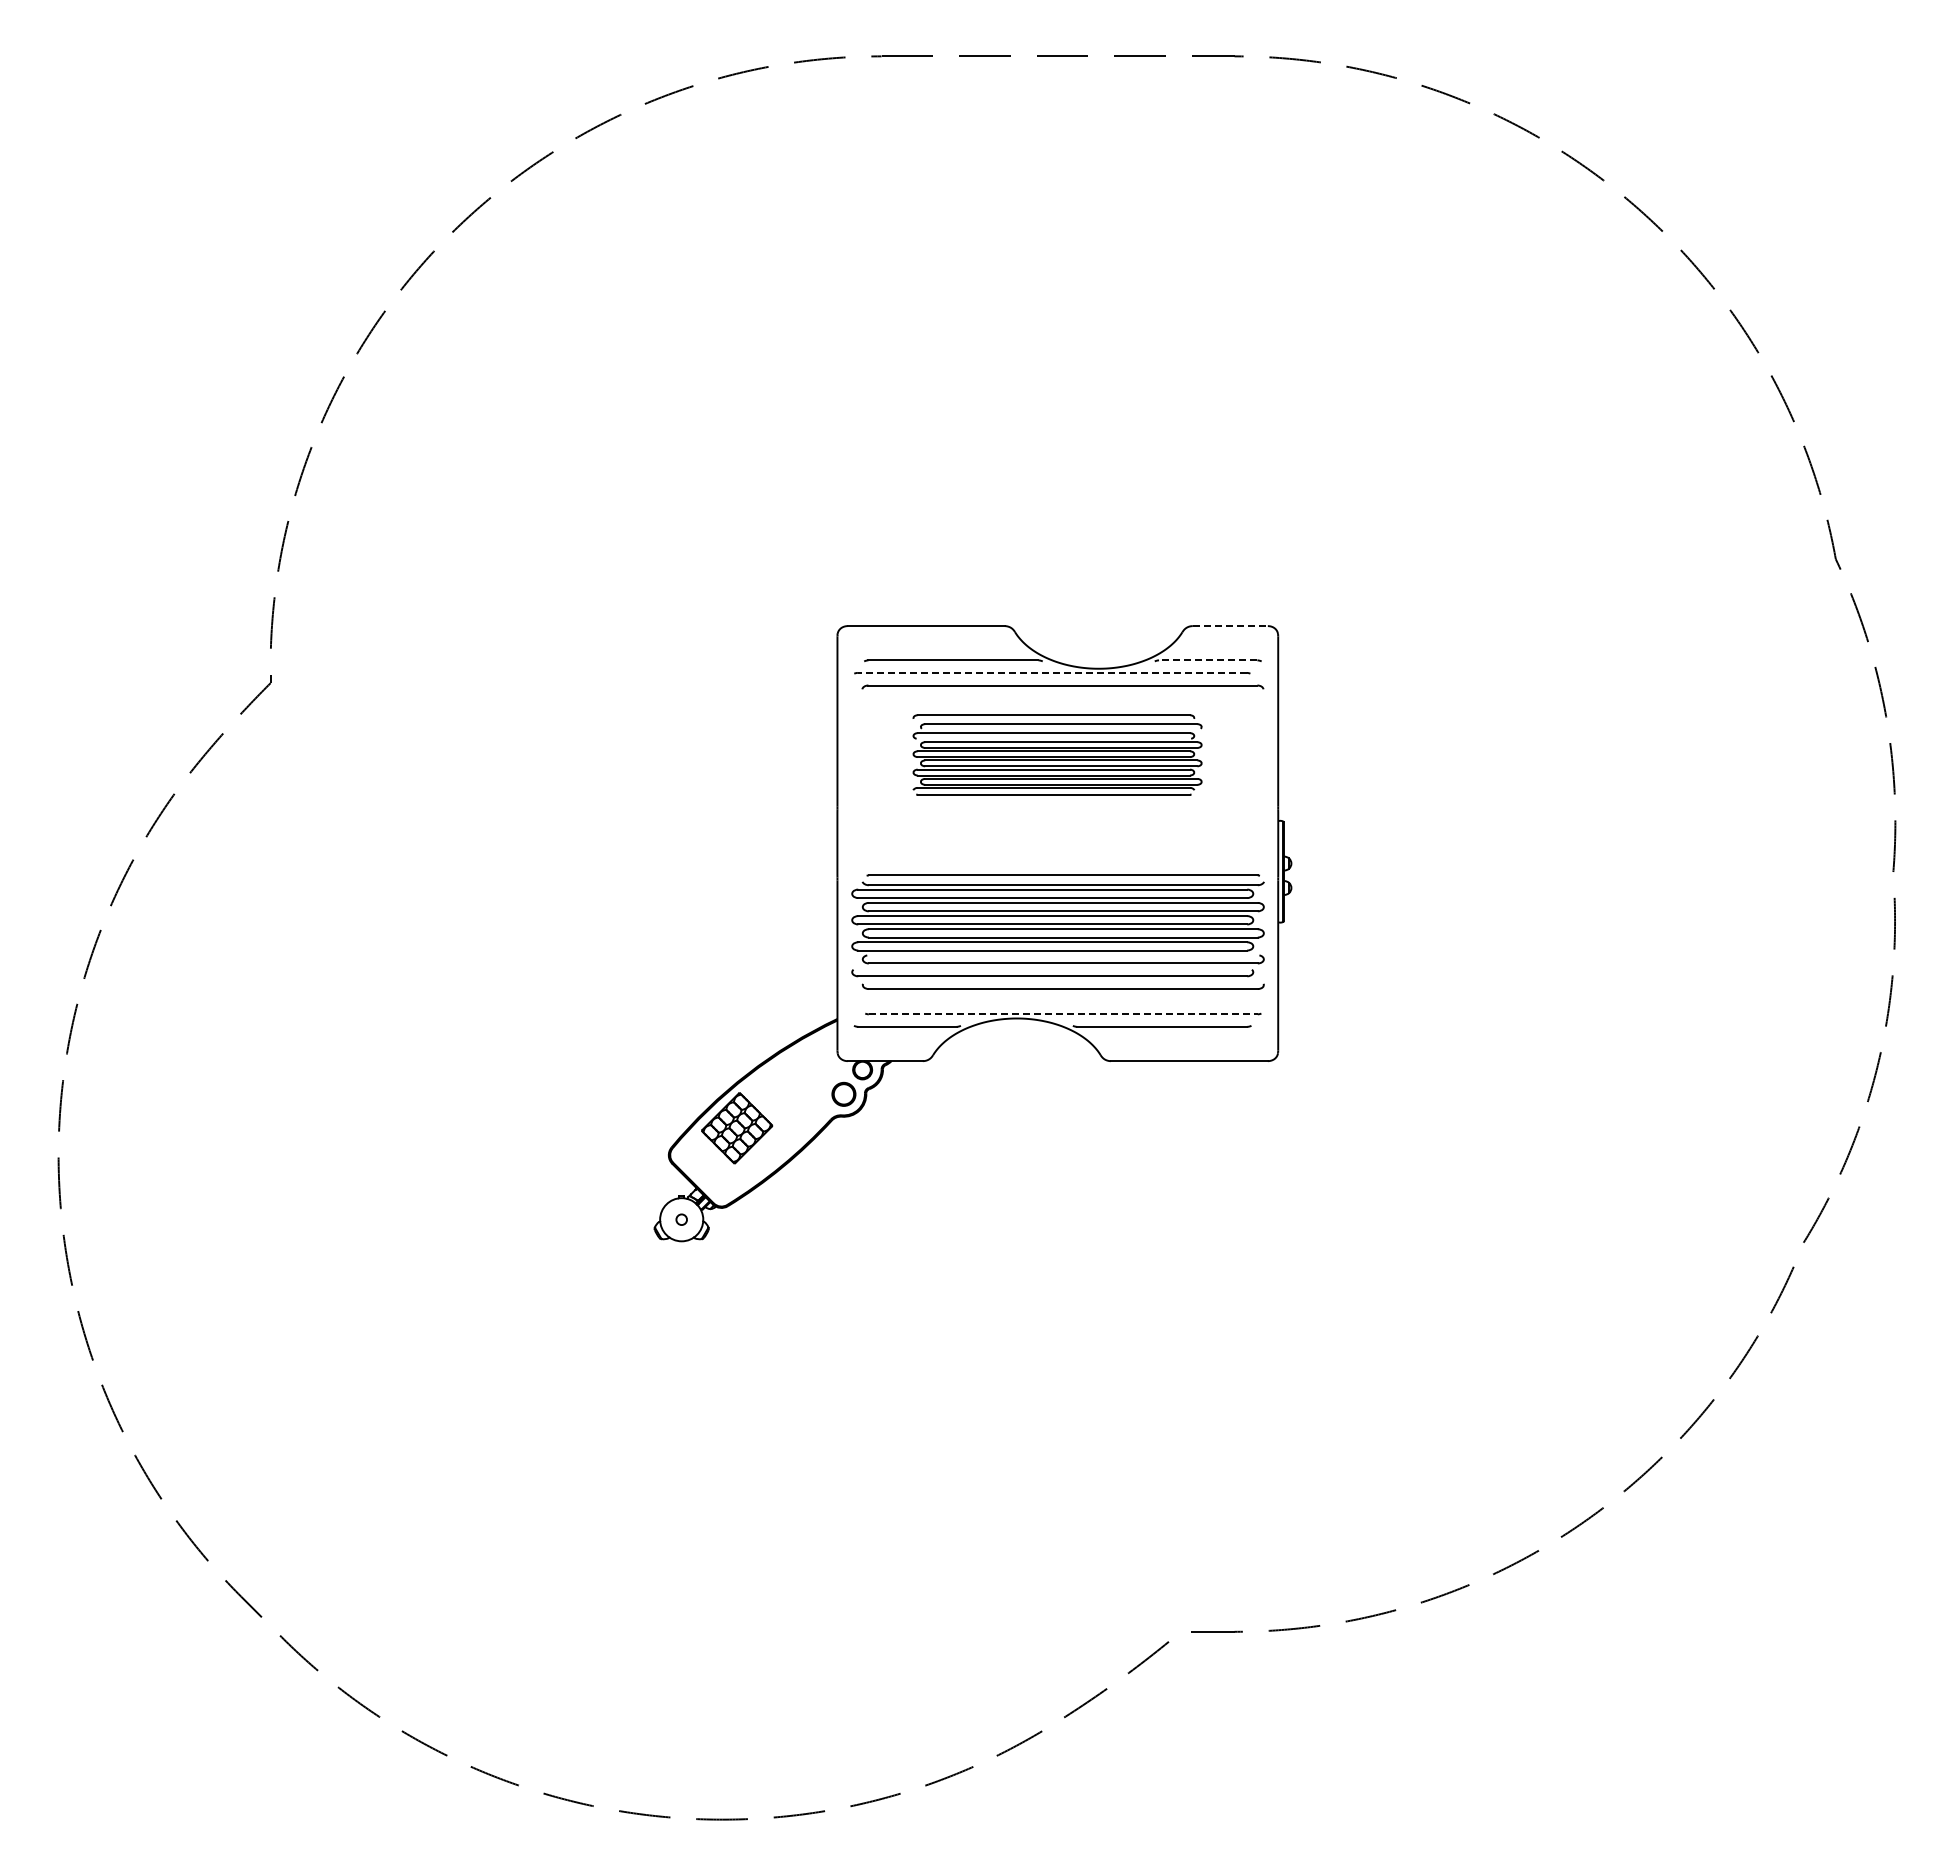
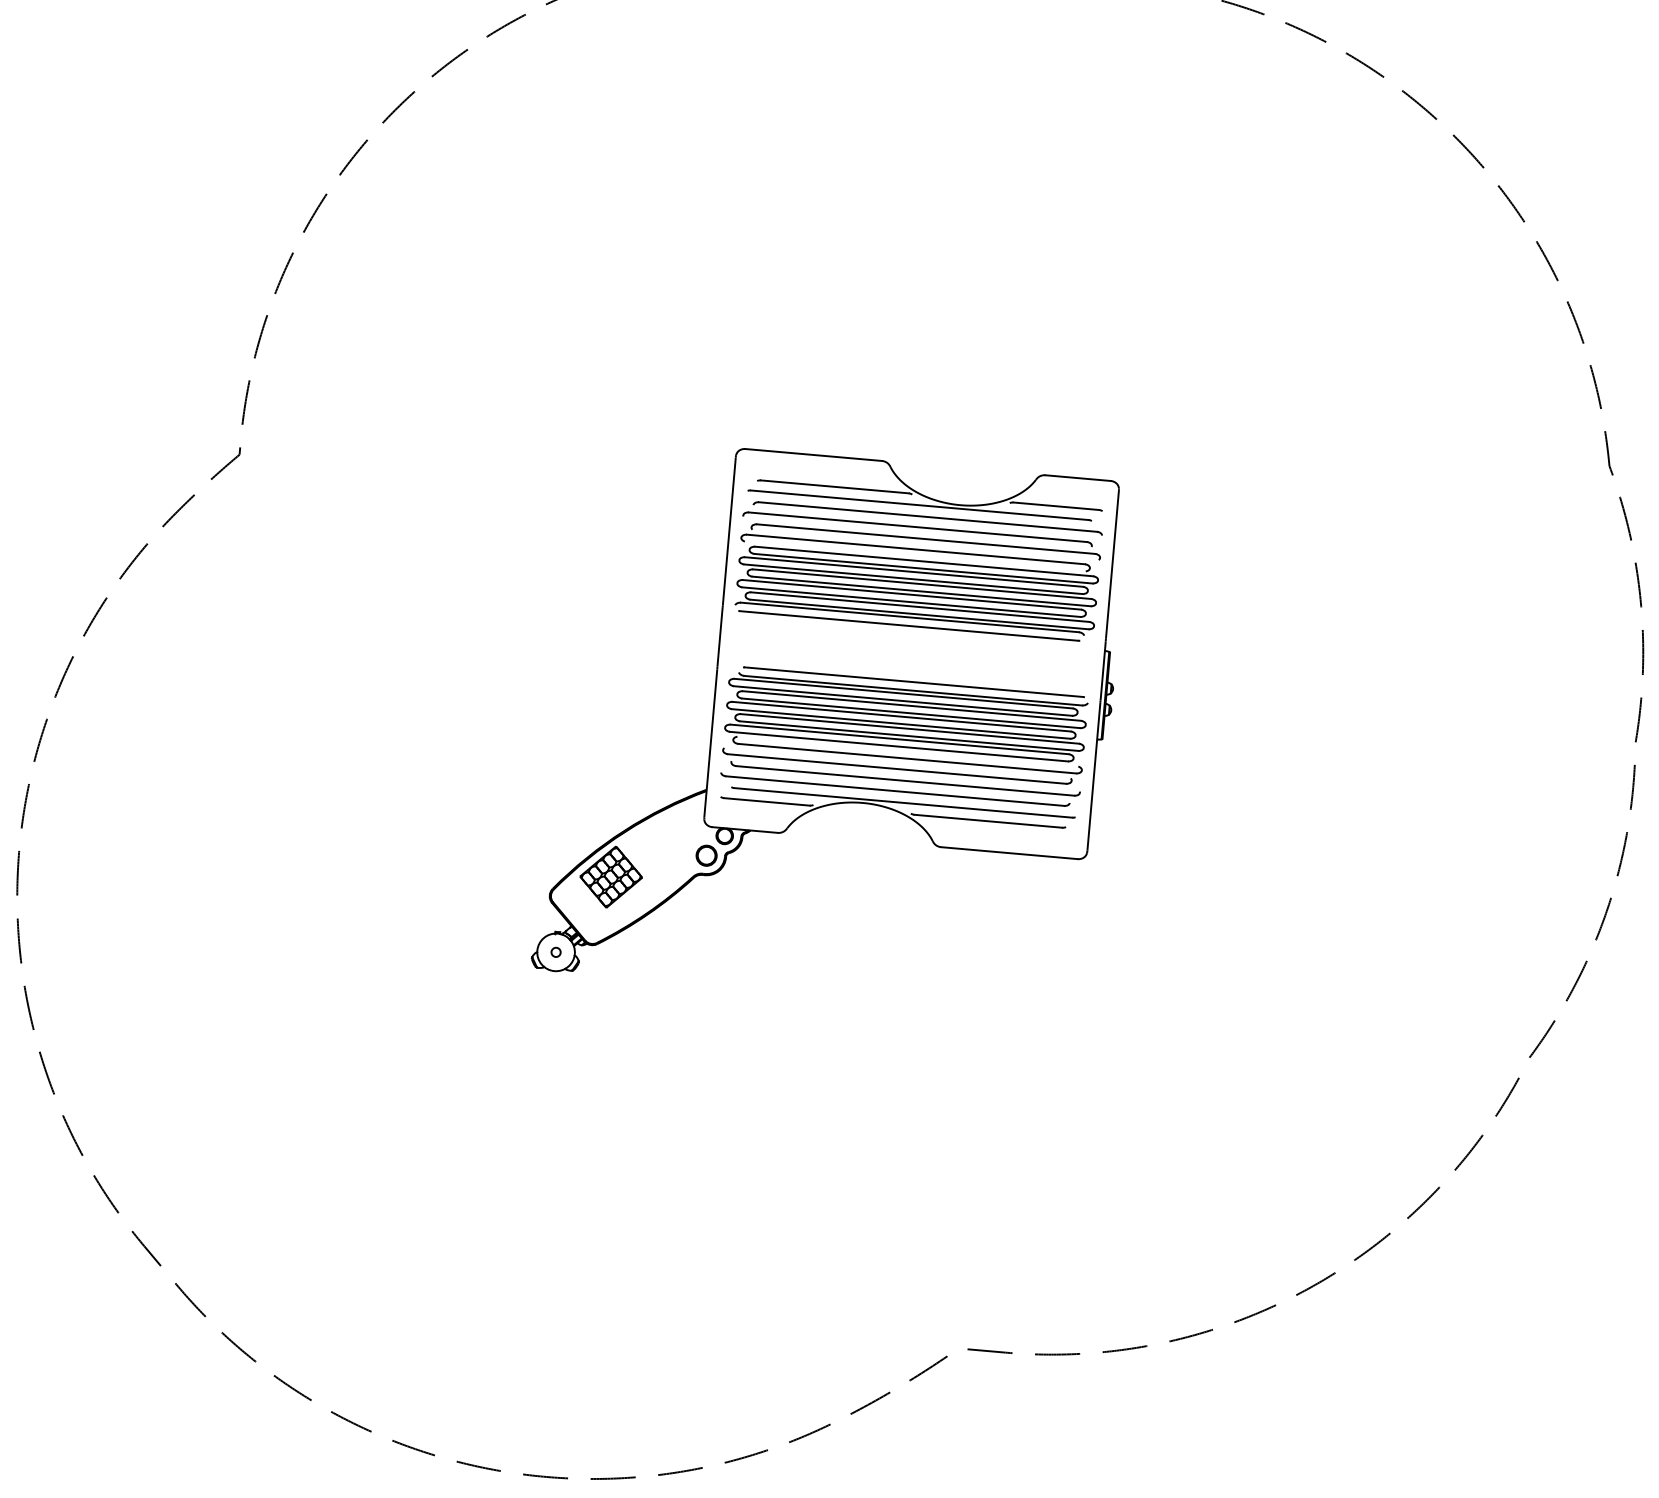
line: (1230, 626) -> (1078, 478), dashed -> solid
line: (1207, 660) -> (1055, 506), dashed -> solid
line: (1051, 672) -> (919, 504), dashed -> solid
part: (1057, 754) -> (918, 576), size x1.43
part: (1052, 999) -> (895, 789), added
line: (1063, 1014) -> (903, 803), dashed -> solid

